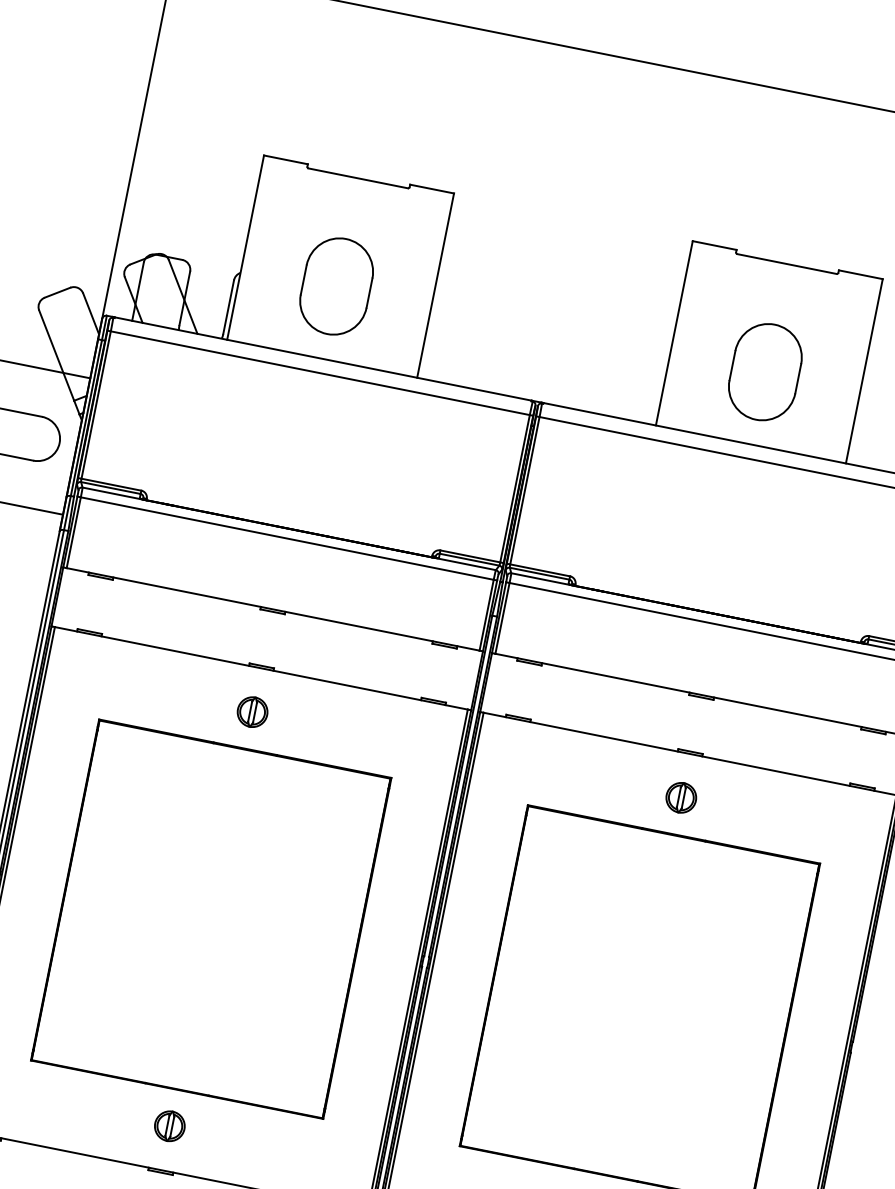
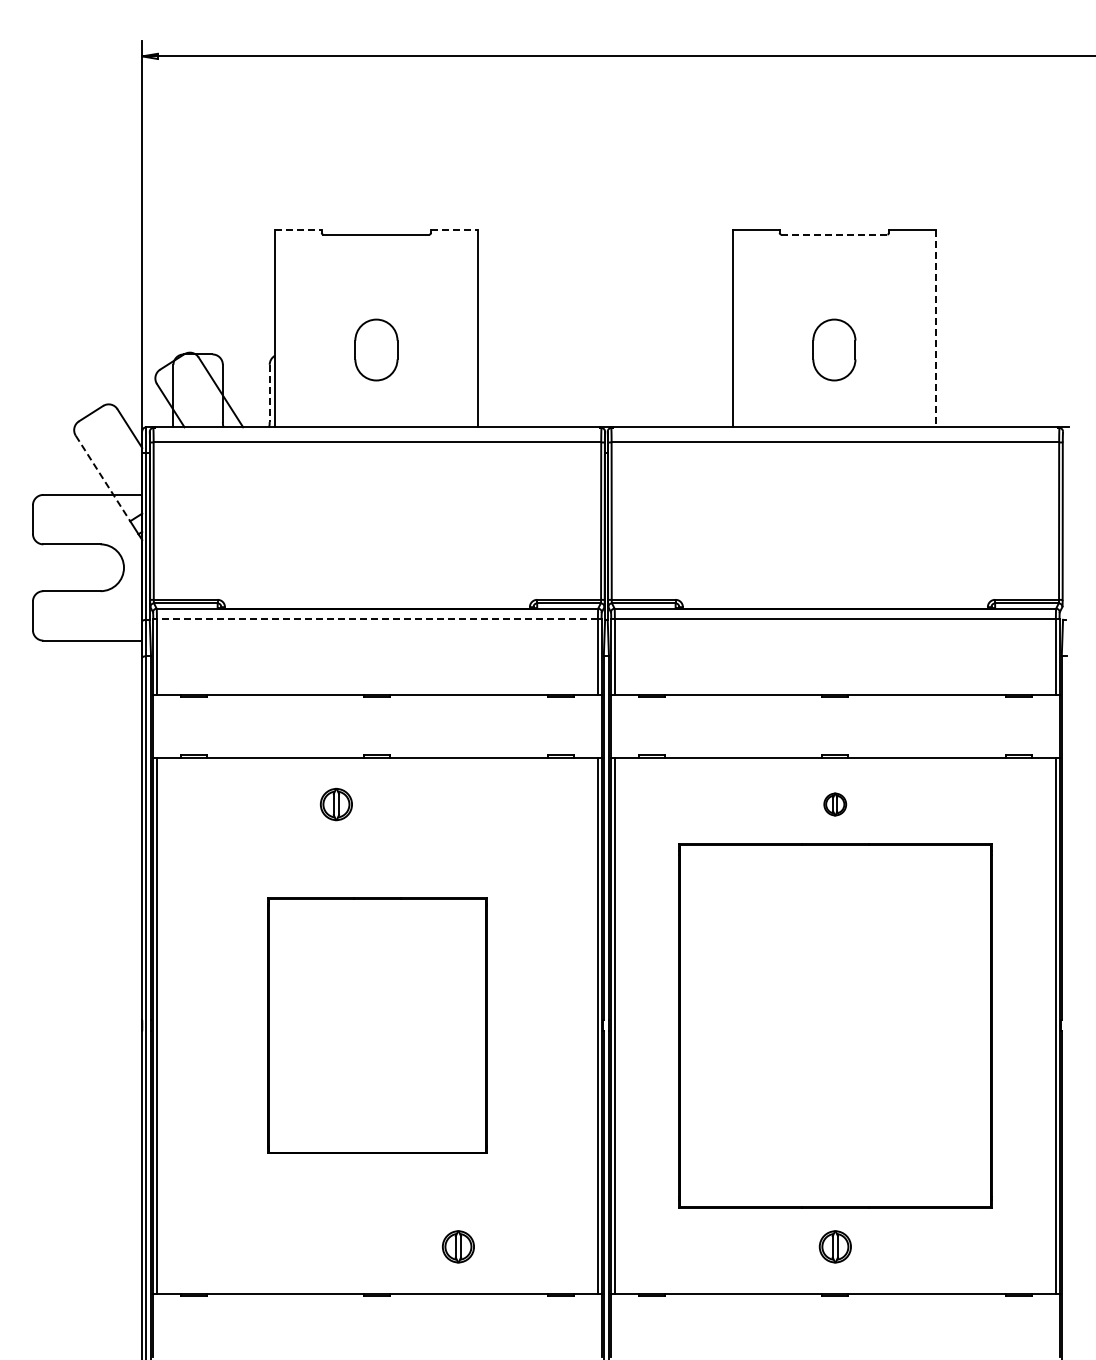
line: (286, 160) -> (298, 230), solid -> dashed
line: (432, 189) -> (454, 230), solid -> dashed
line: (787, 264) -> (834, 234), solid -> dashed
part: (336, 286) -> (376, 349), size x0.6
line: (228, 307) -> (269, 393), solid -> dashed
line: (57, 355) -> (103, 478), solid -> dashed
part: (765, 371) -> (834, 349), size x0.6
line: (863, 371) -> (935, 329), solid -> dashed
line: (287, 538) -> (377, 619), solid -> dashed
part: (251, 711) -> (335, 804), moved
part: (680, 797) -> (834, 804), size x0.7
part: (211, 919) -> (377, 1025), size x0.7
part: (169, 1125) -> (458, 1246), moved

